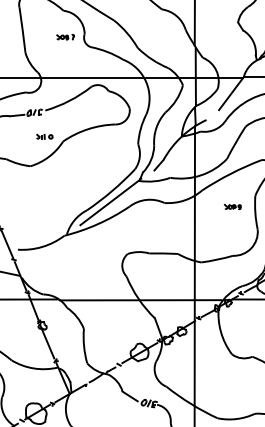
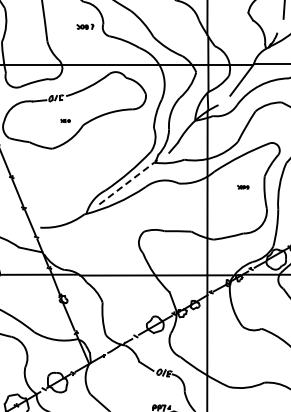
part: (44, 136) -> (65, 120), size x0.6
line: (109, 202) -> (126, 183), solid -> dashed
part: (231, 207) -> (242, 187), size x0.7

